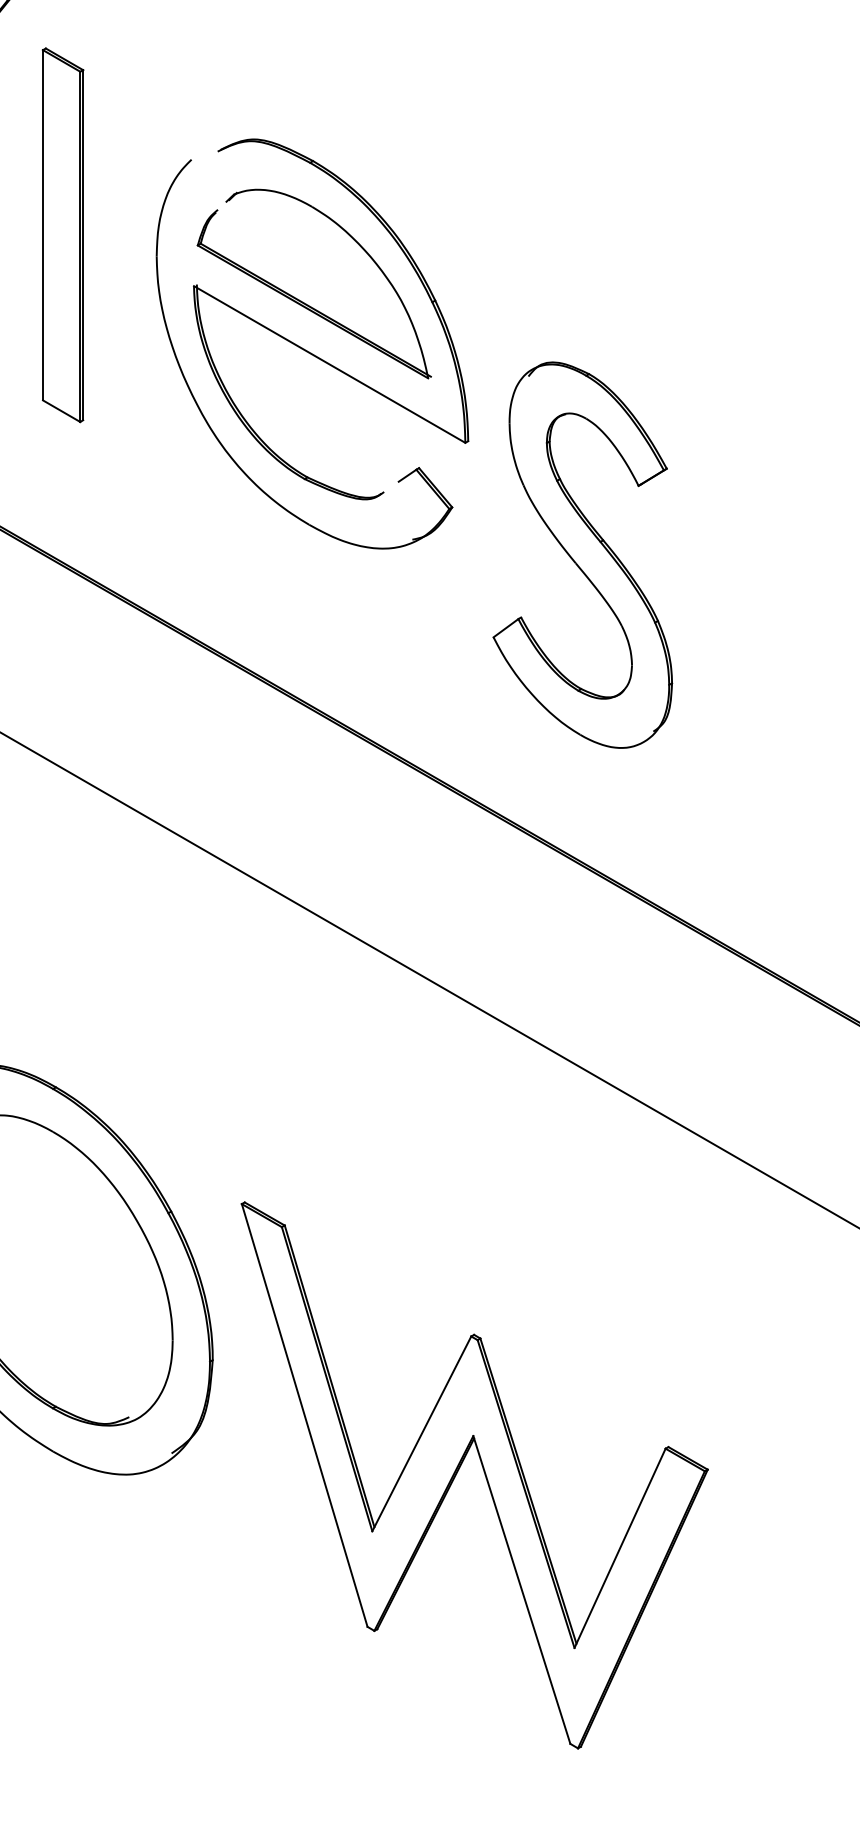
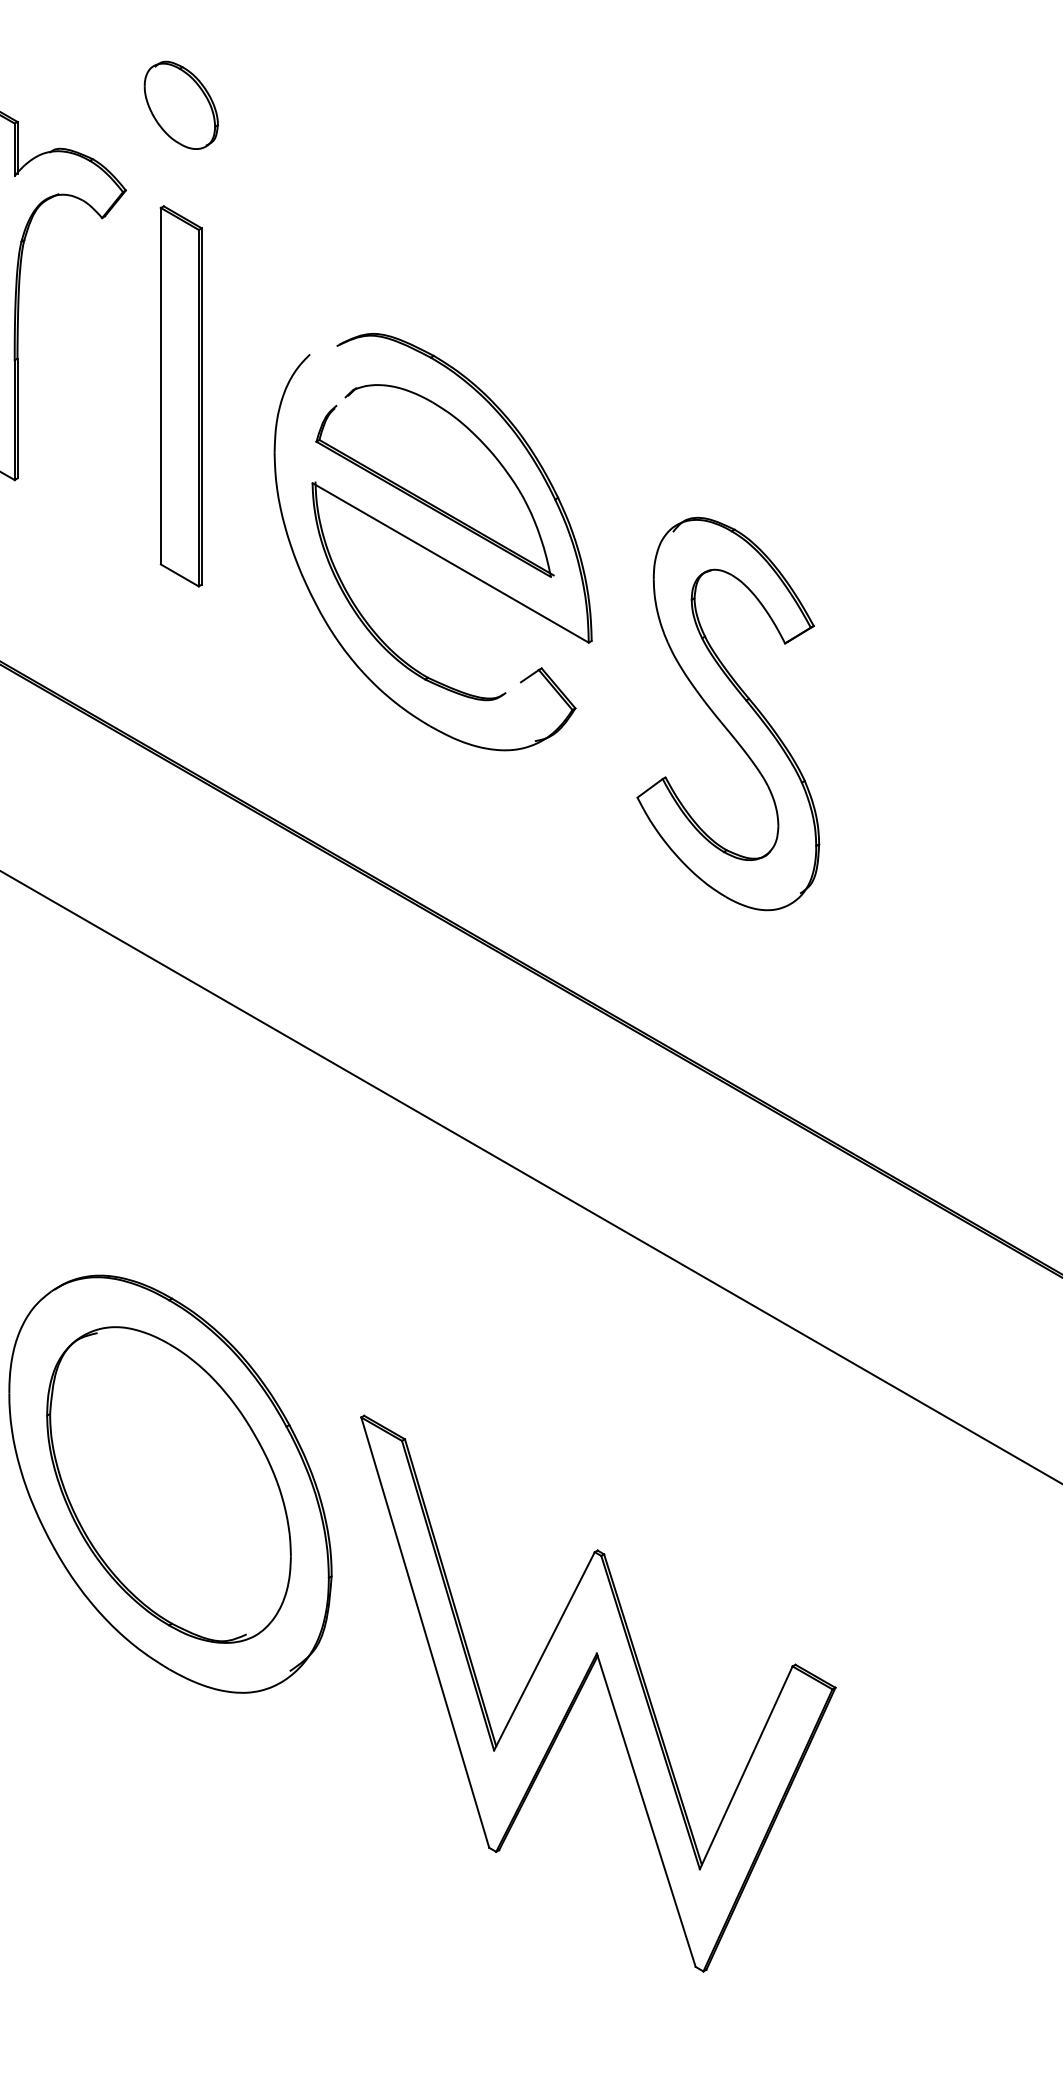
part: (62, 235) -> (180, 396), moved
part: (582, 554) -> (728, 713), moved

